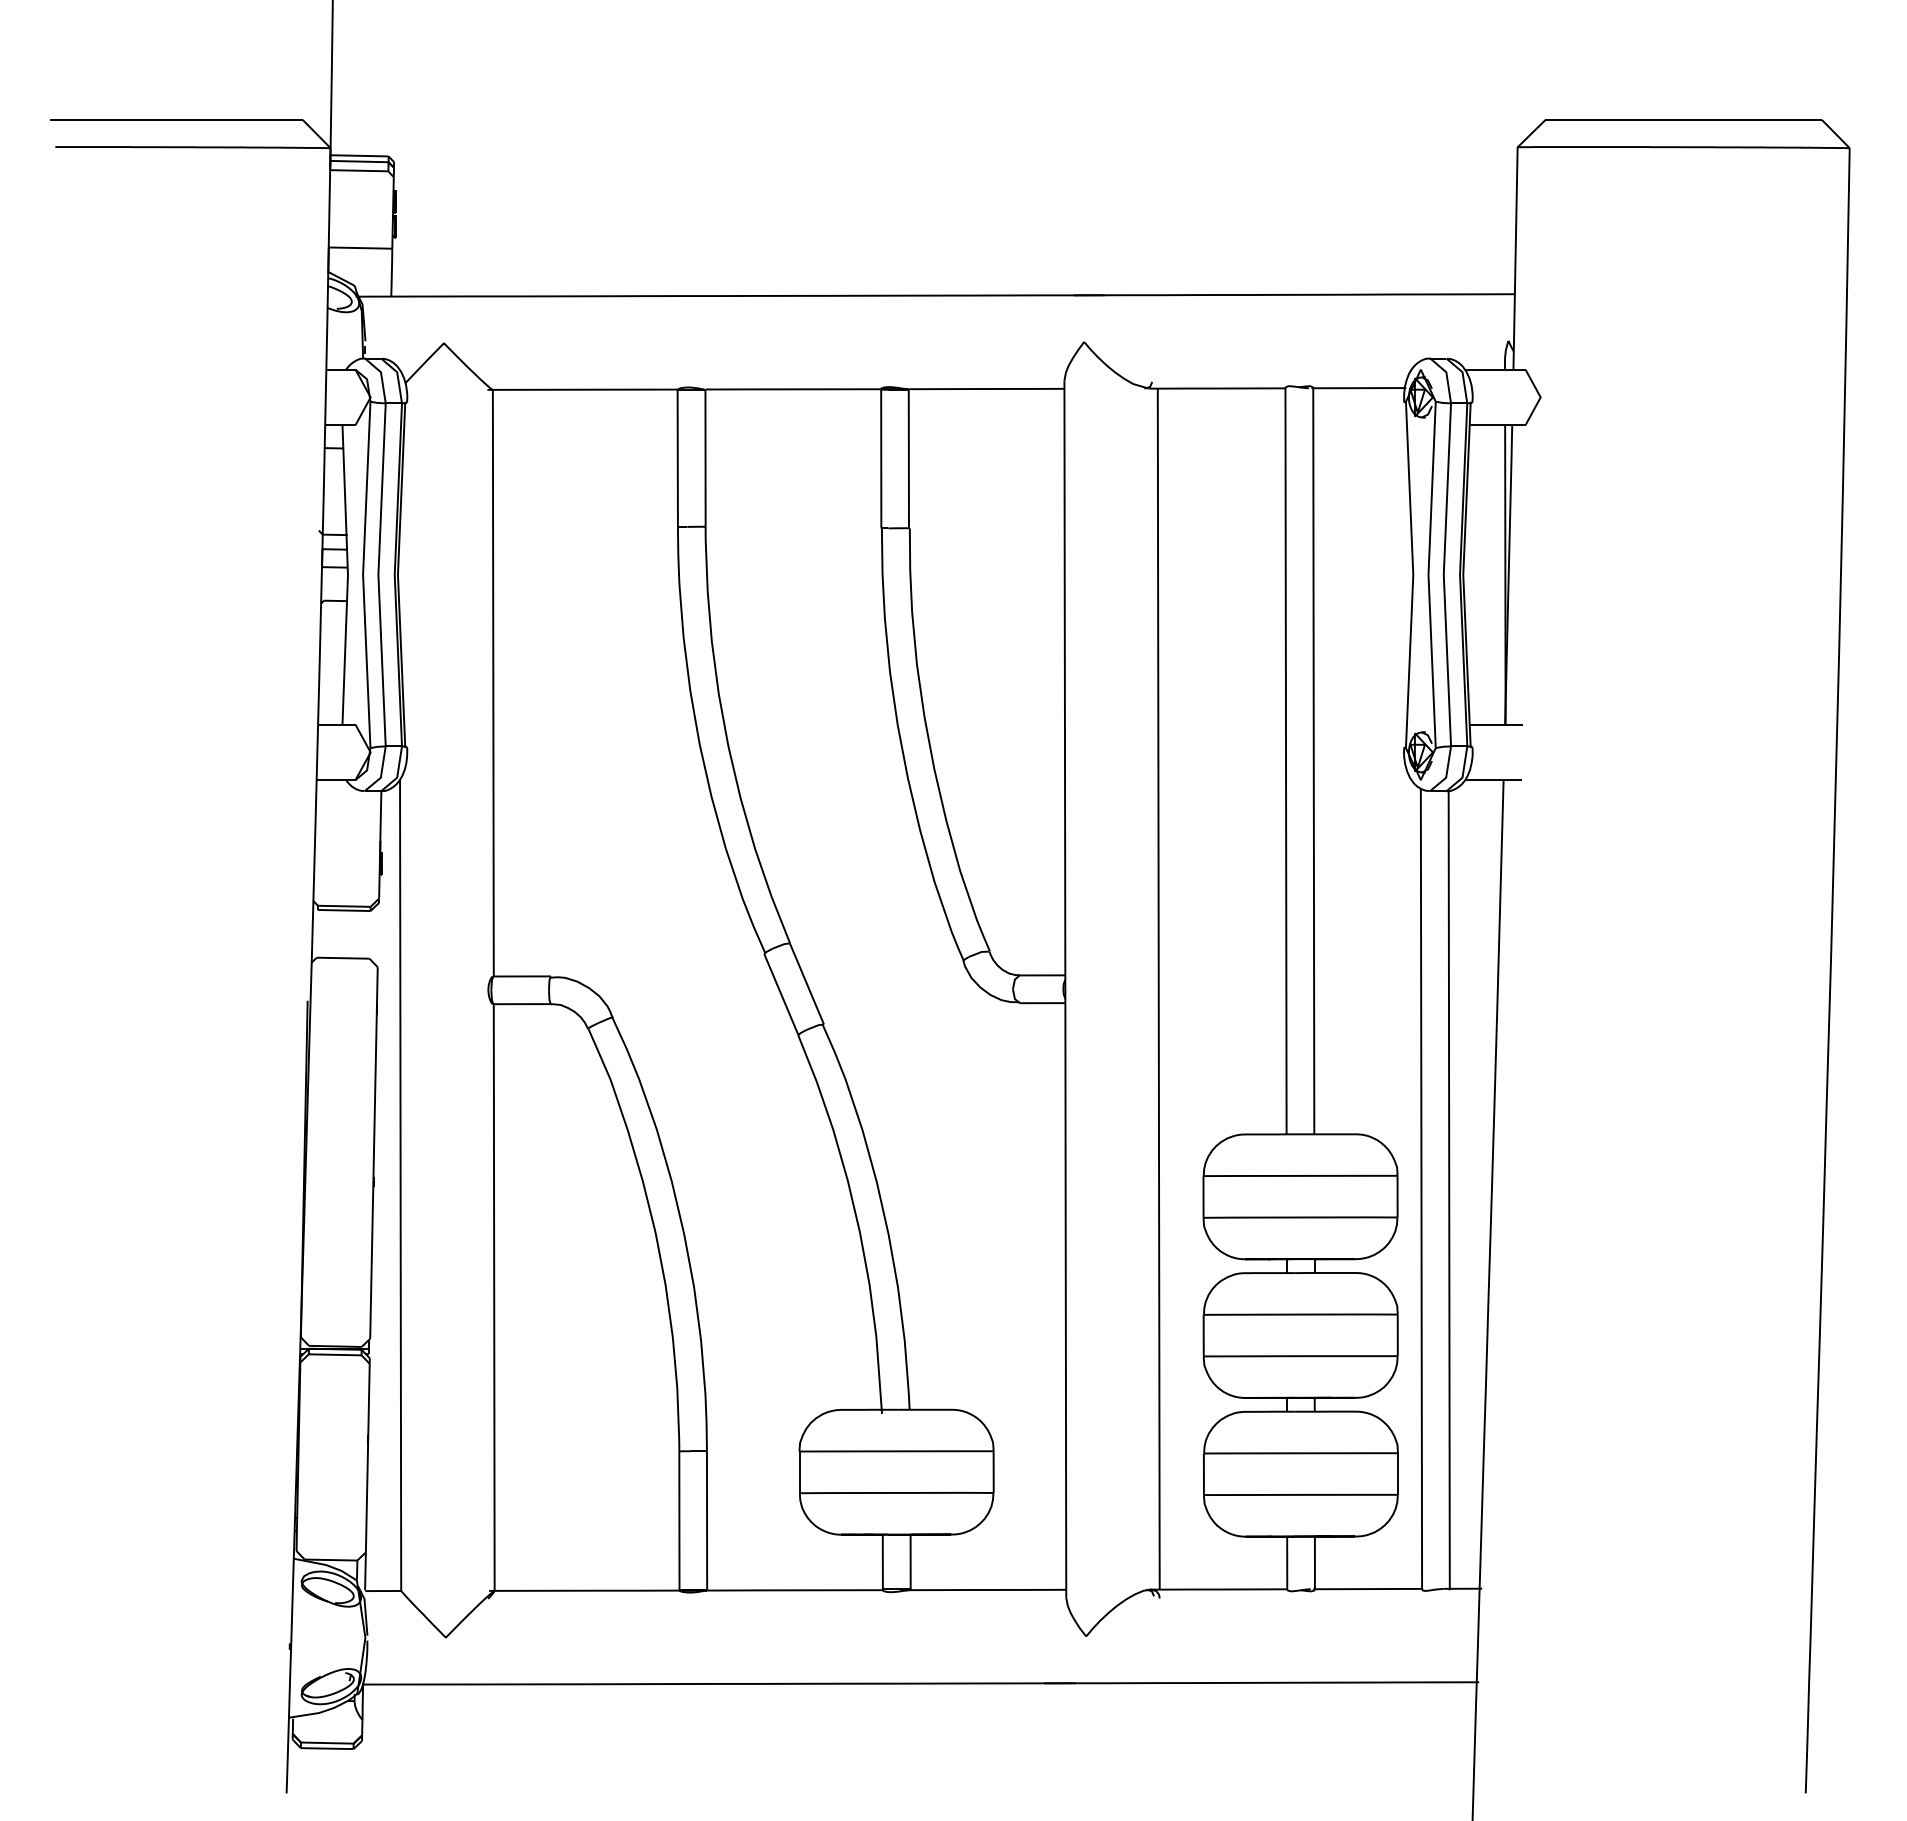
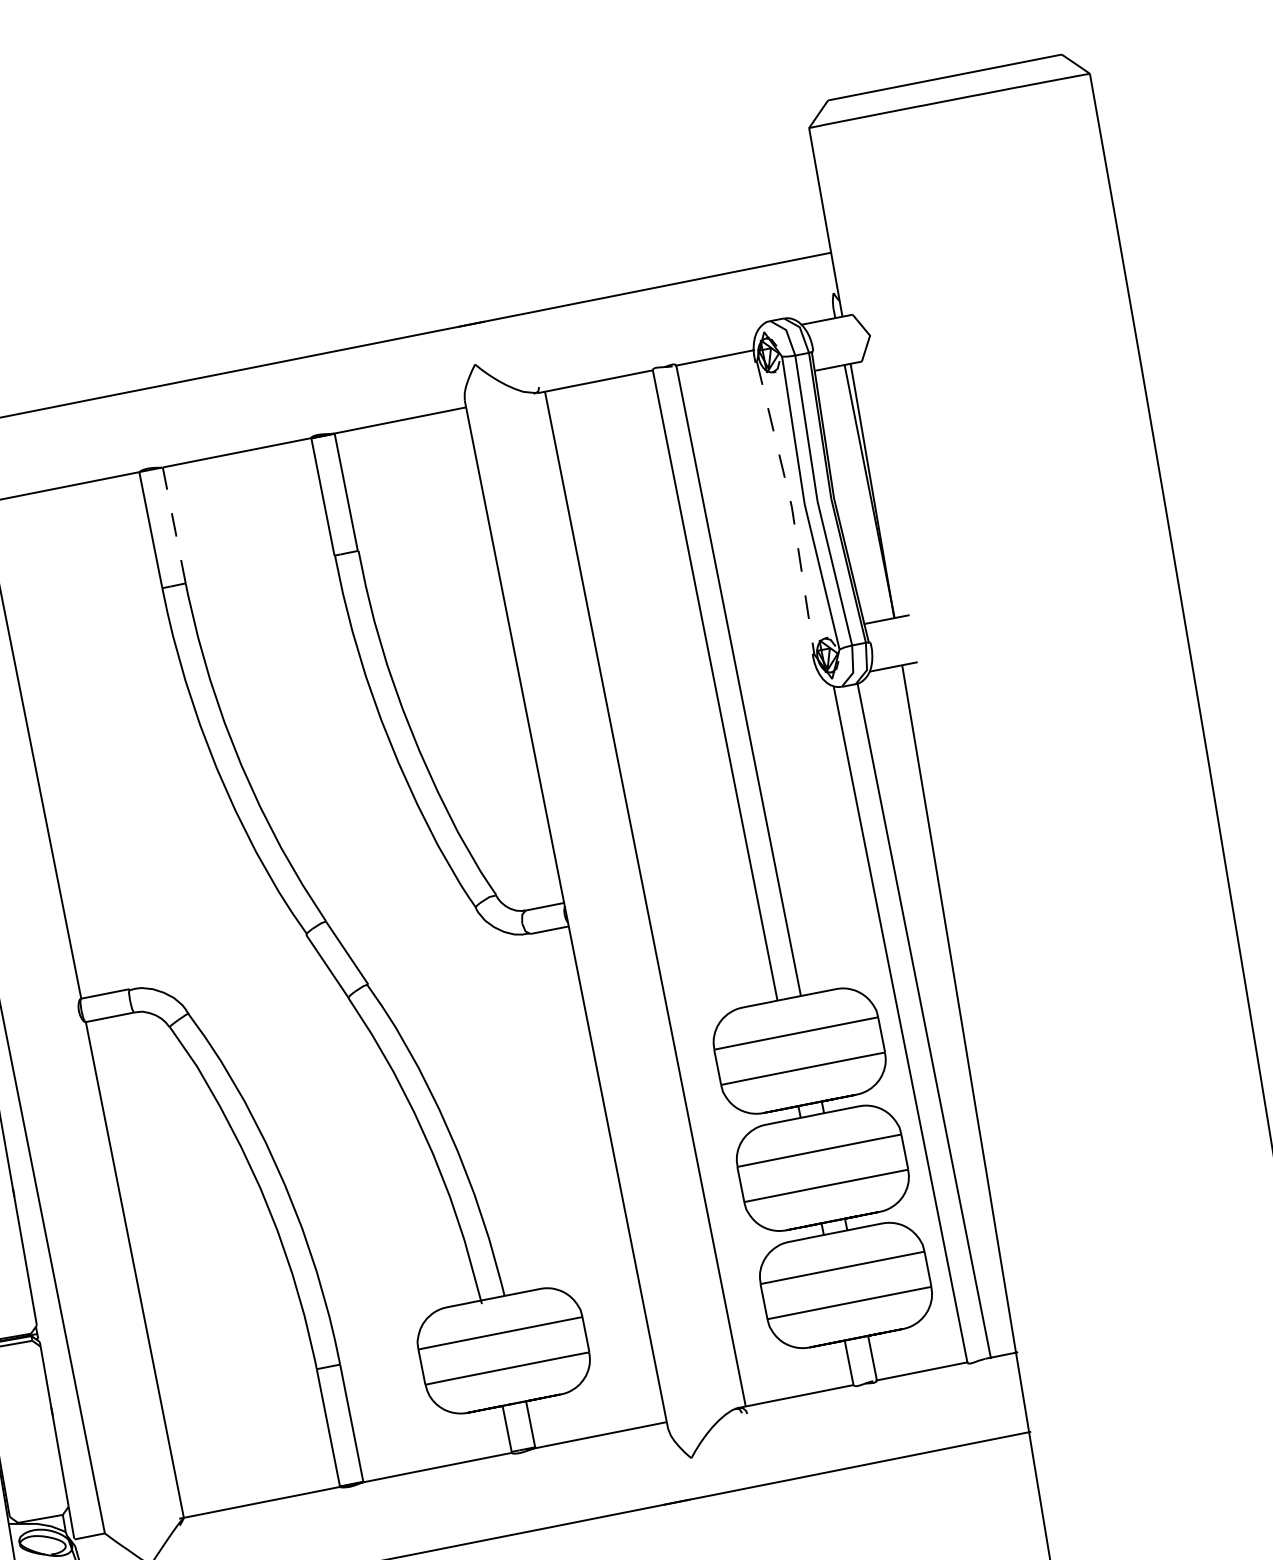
line: (705, 458) -> (174, 525), solid -> dashed
line: (1413, 574) -> (791, 506), solid -> dashed

